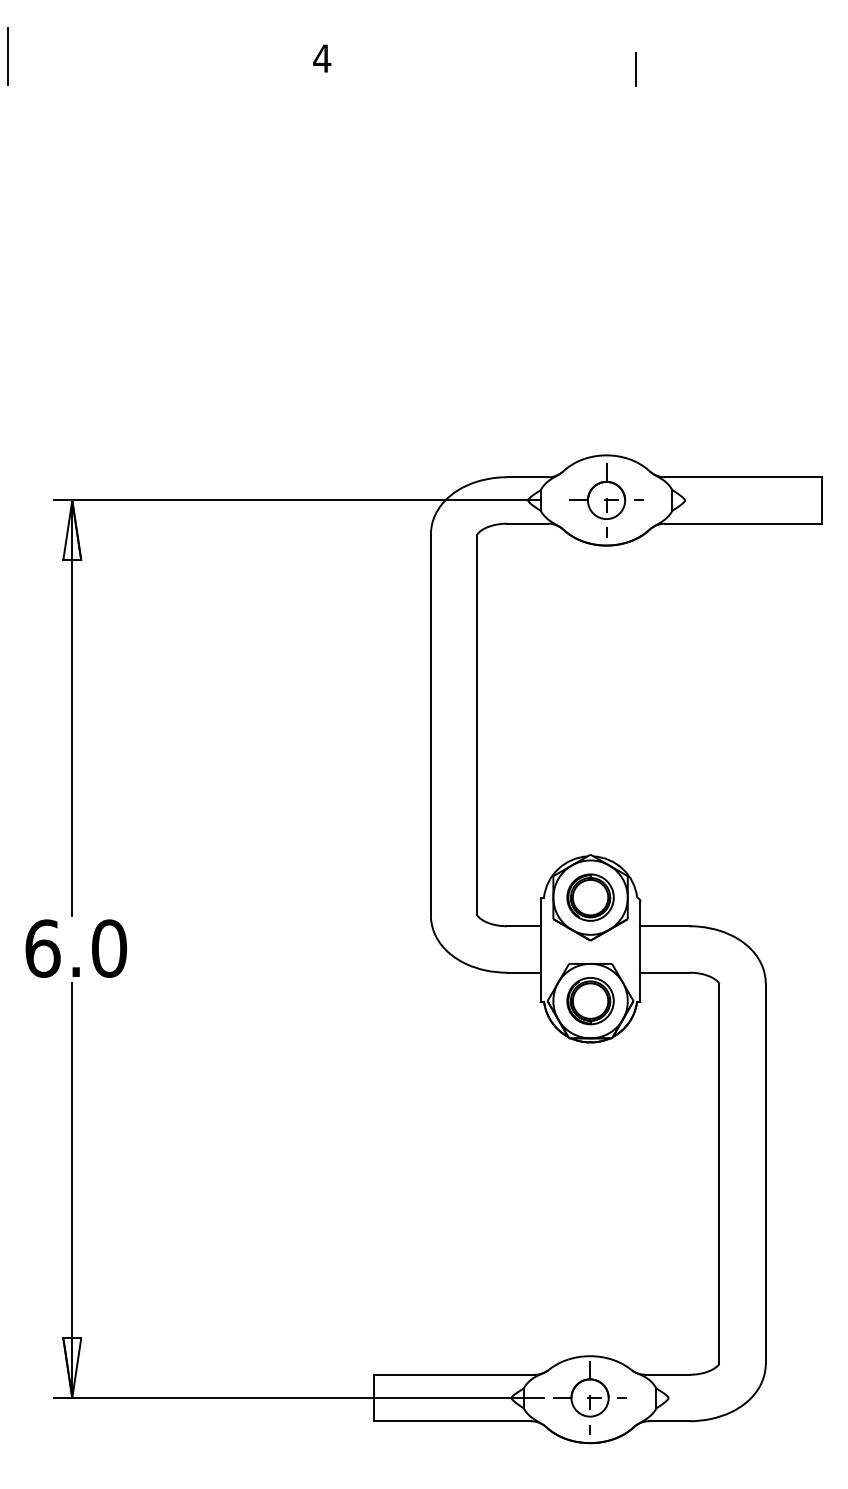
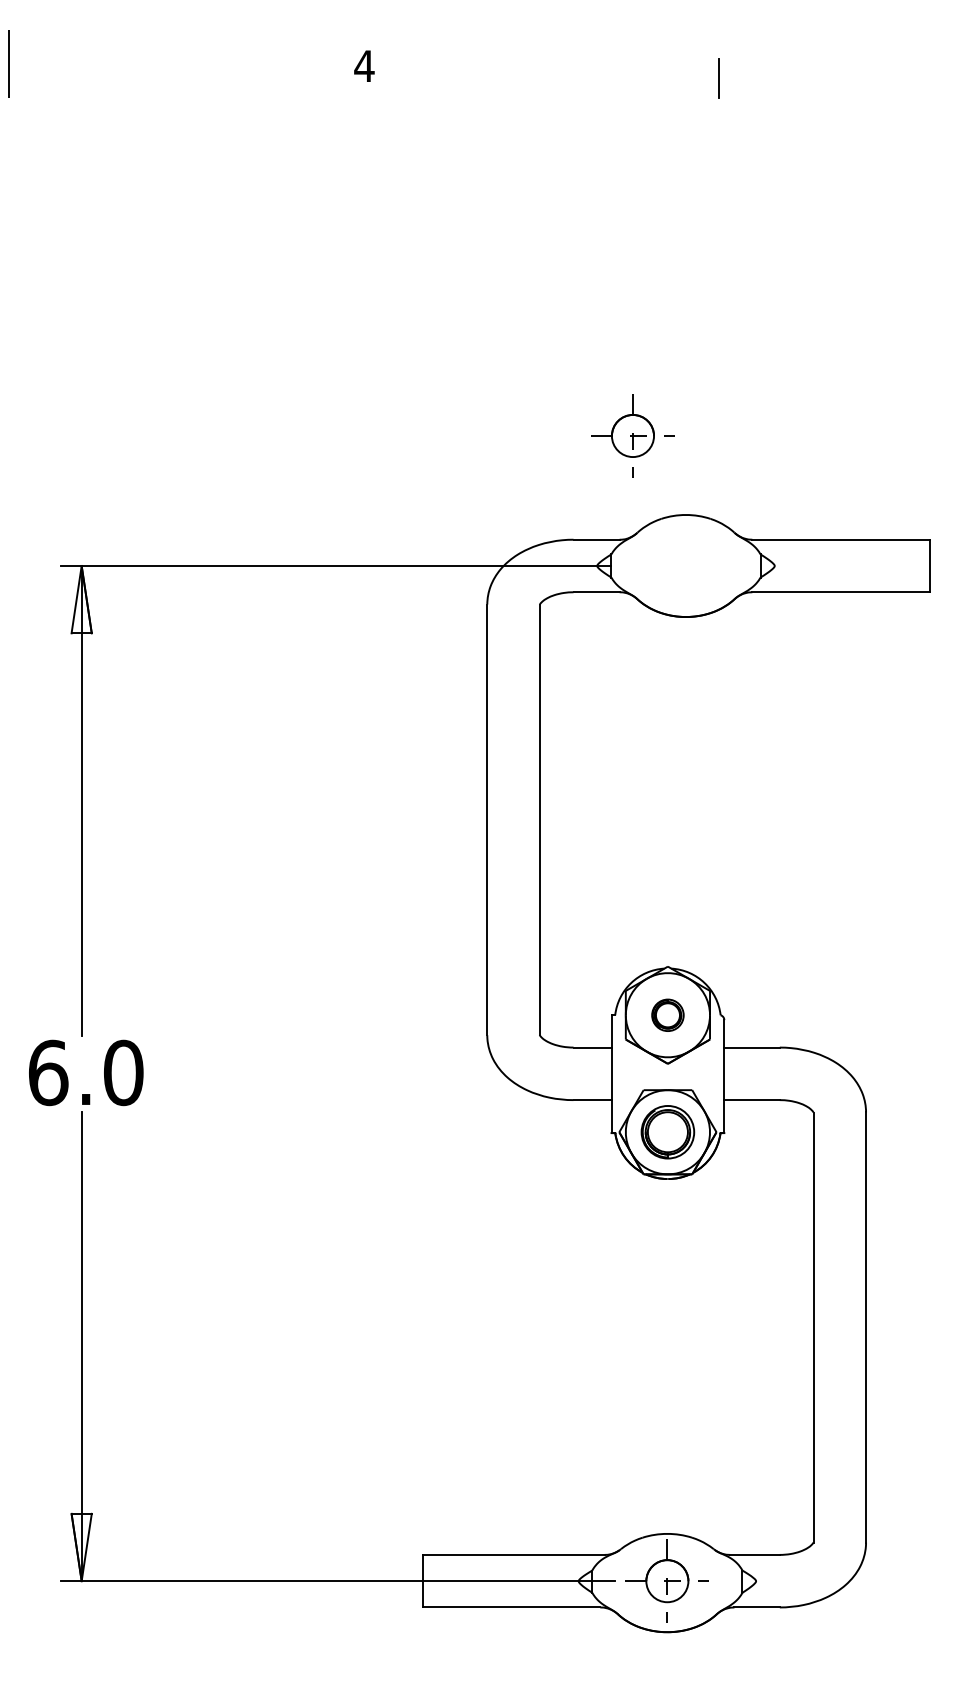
part: (606, 500) -> (632, 435), moved
part: (590, 897) -> (667, 1015), size x0.6

